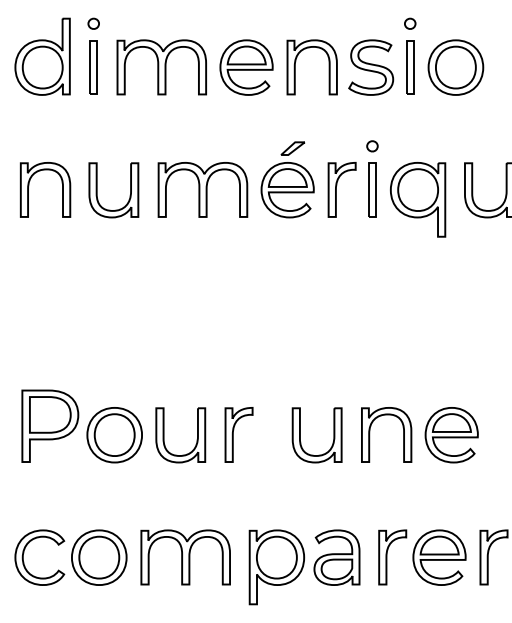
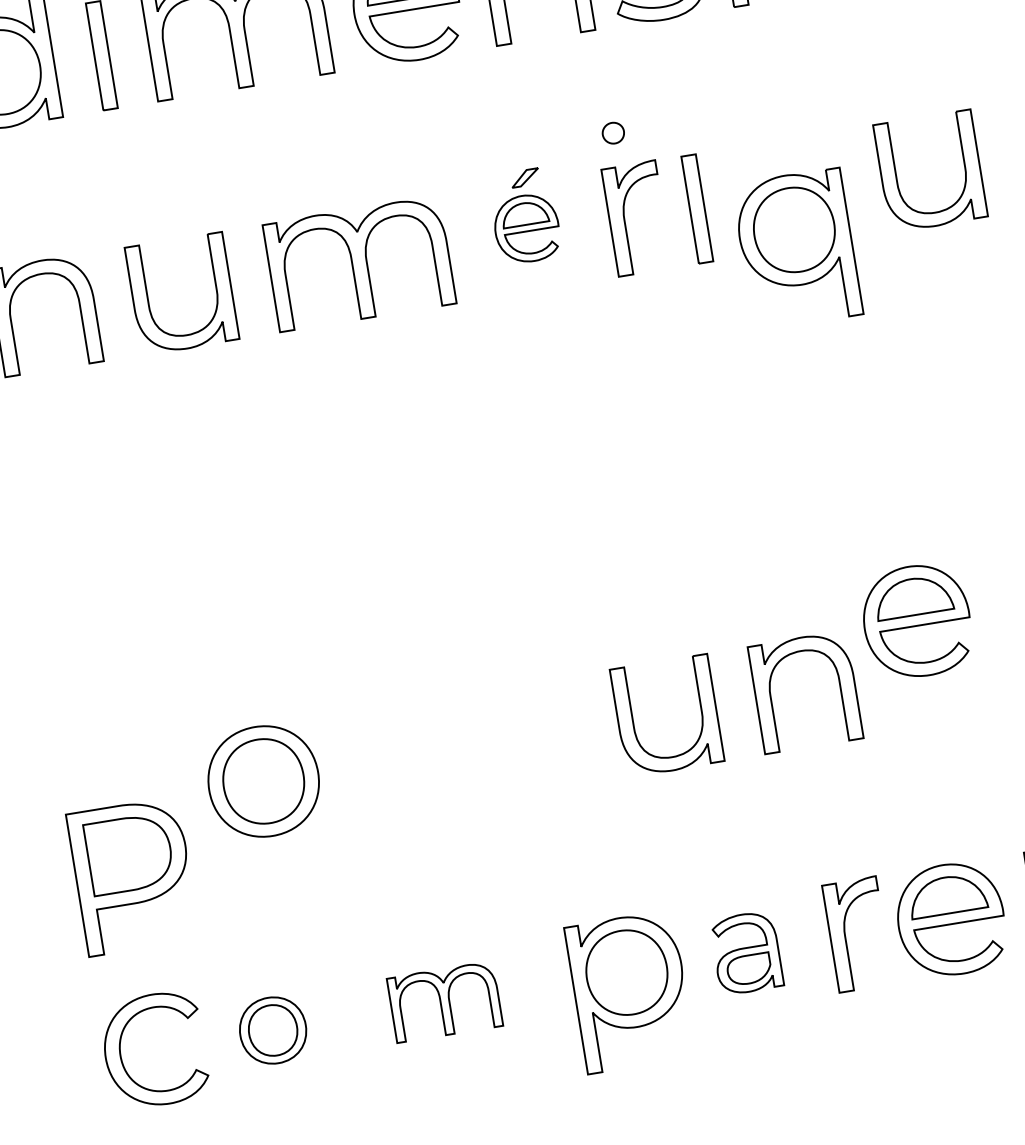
part: (372, 146) -> (613, 133), moved
part: (287, 179) -> (524, 215), size x0.6
part: (418, 199) -> (798, 248), moved
part: (50, 425) -> (133, 875), moved
part: (238, 434) -> (510, 739), removed
part: (164, 435) -> (363, 765), removed
part: (451, 435) -> (916, 622), moved
part: (99, 557) -> (273, 1030), size x0.6
part: (185, 557) -> (444, 1002), size x0.6
part: (336, 557) -> (745, 952), size x0.7

